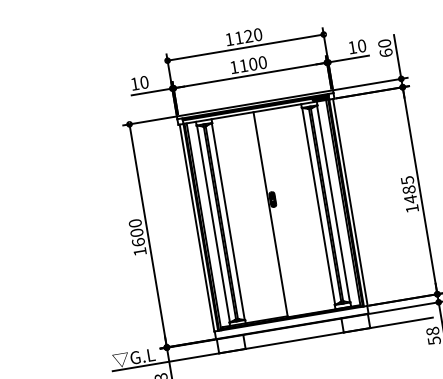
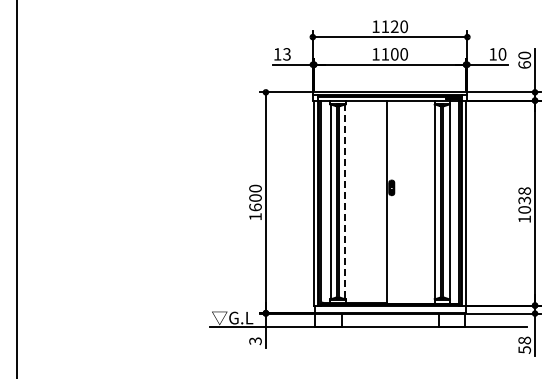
text: (143, 82) -> (286, 54), 10 -> 13
text: (408, 189) -> (524, 200), 1485 -> 1038
line: (228, 222) -> (345, 202), solid -> dashed

